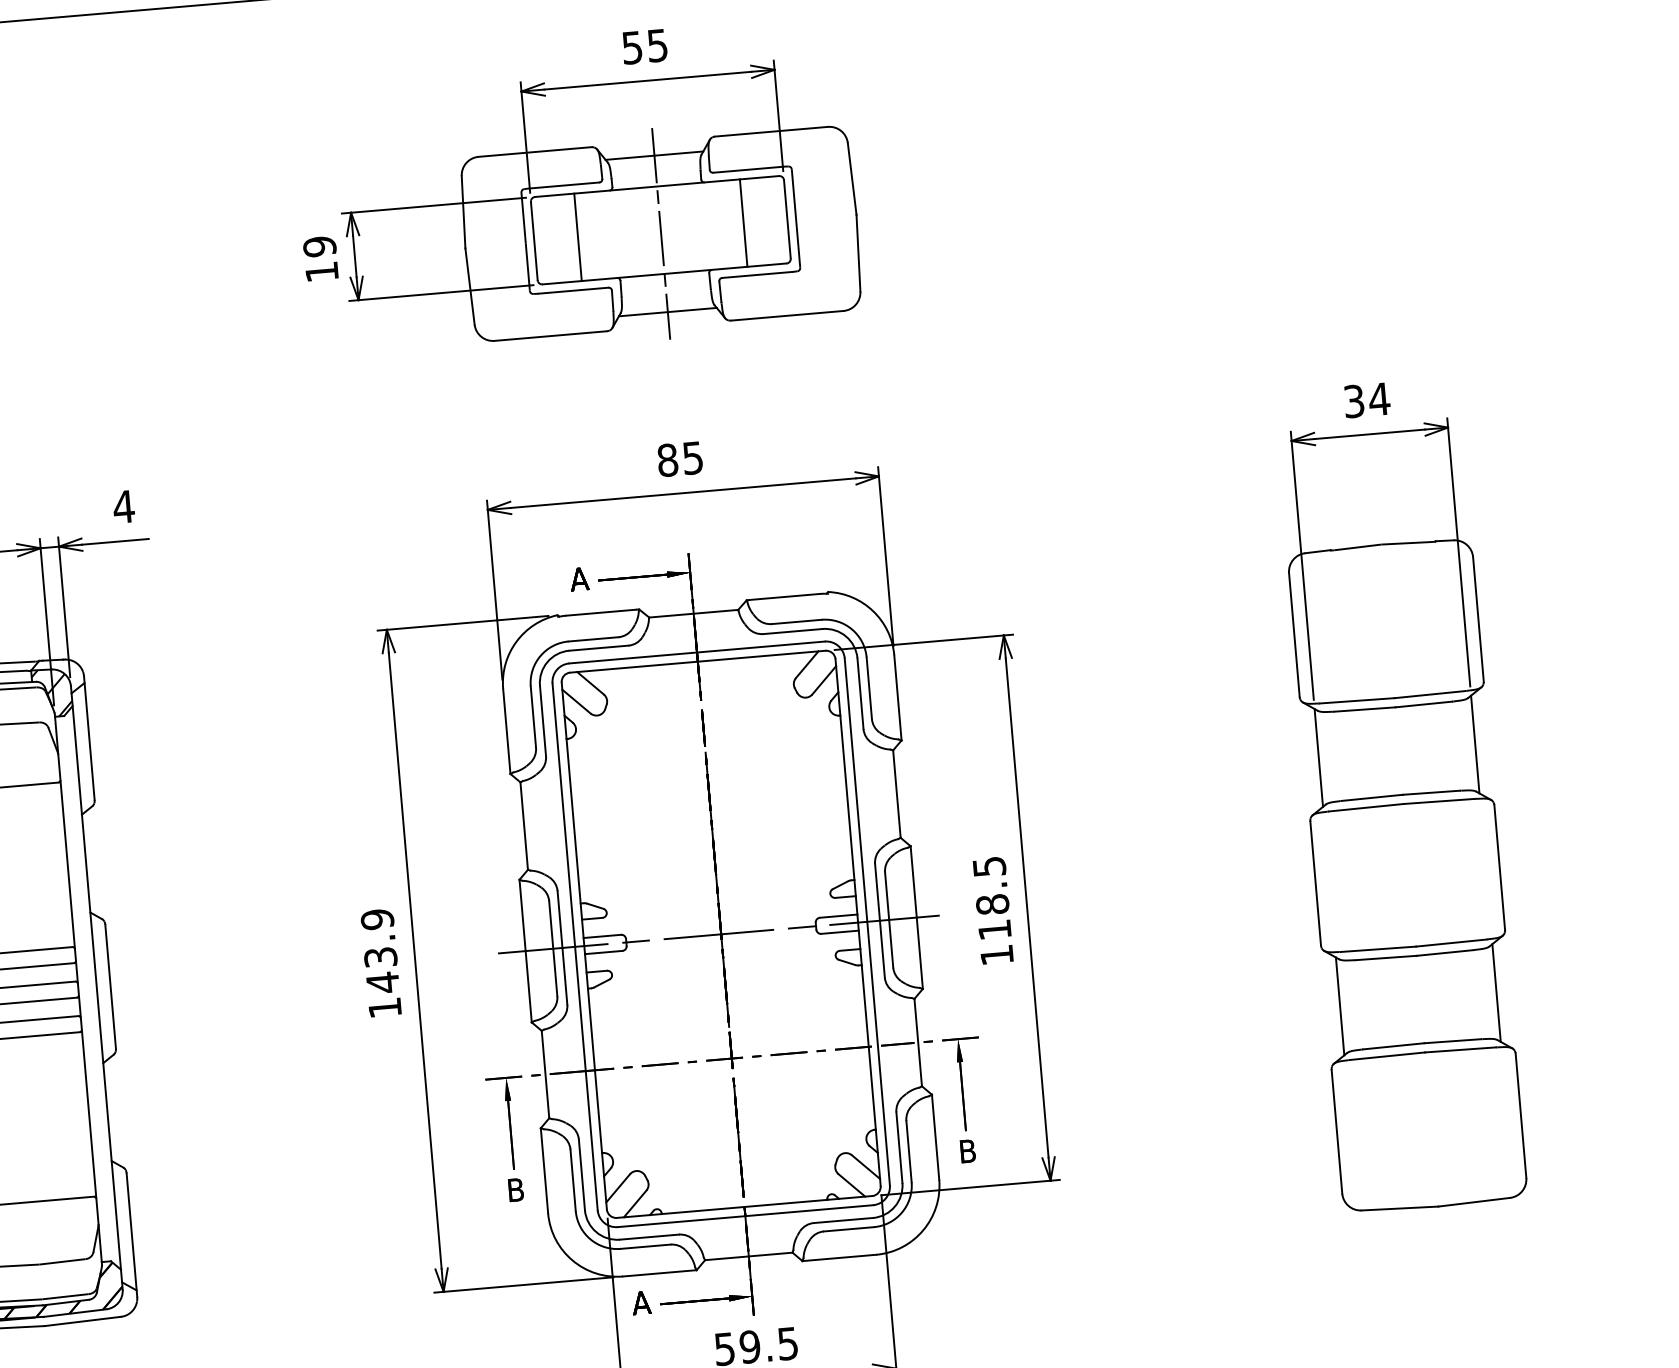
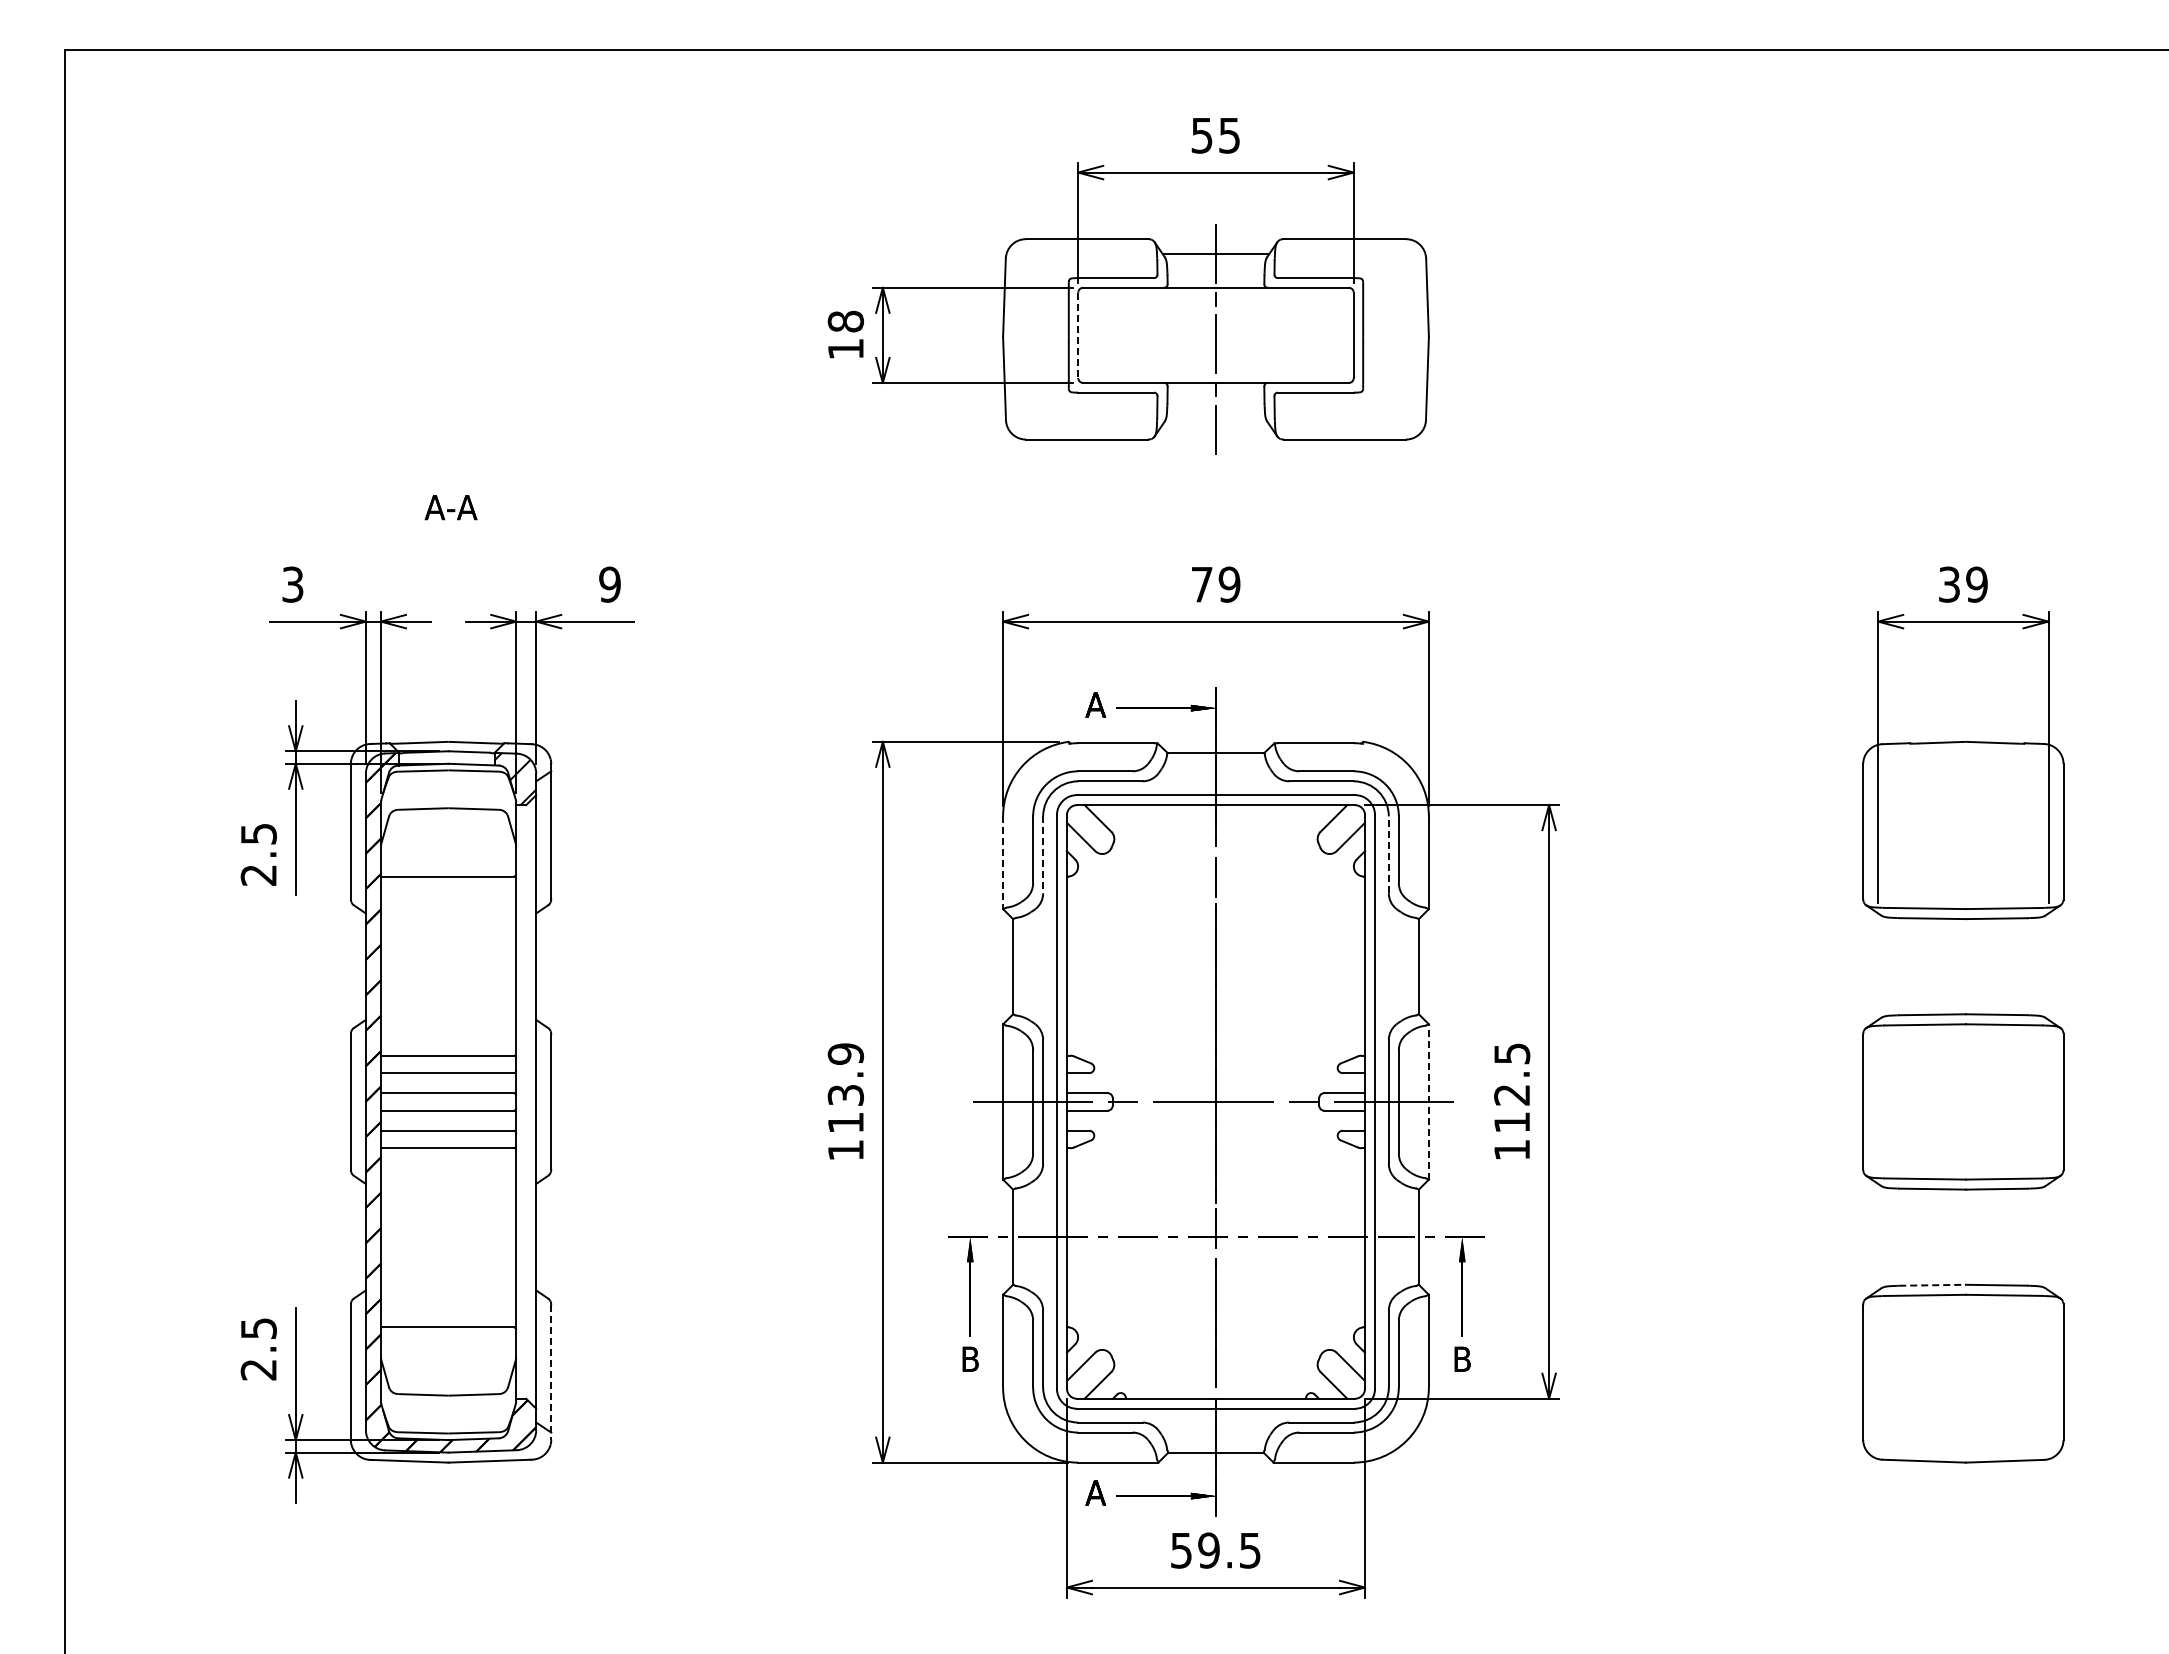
line: (743, 222) -> (1306, 334), removed
line: (577, 236) -> (1125, 334), removed
line: (534, 241) -> (1078, 335), solid -> dashed
text: (320, 246) -> (846, 321), 19 -> 18
line: (667, 312) -> (1215, 424), removed
text: (1379, 399) -> (1976, 584), 34 -> 39
text: (680, 459) -> (1215, 584), 85 -> 79
text: (123, 506) -> (609, 584), 4 -> 9
line: (860, 693) -> (1388, 854), solid -> dashed
line: (543, 721) -> (1043, 855), solid -> dashed
line: (507, 732) -> (1003, 863), solid -> dashed
line: (1475, 744) -> (2048, 966), removed
line: (1319, 757) -> (1878, 966), removed
text: (992, 904) -> (1512, 1094), 118.5 -> 112.5
line: (916, 917) -> (1428, 1101), solid -> dashed
text: (382, 982) -> (845, 1122), 143.9 -> 113.9
line: (1496, 993) -> (2048, 1237), removed
line: (1340, 1005) -> (1878, 1236), removed
line: (1394, 1046) -> (1933, 1285), solid -> dashed
line: (132, 1236) -> (551, 1373), solid -> dashed

